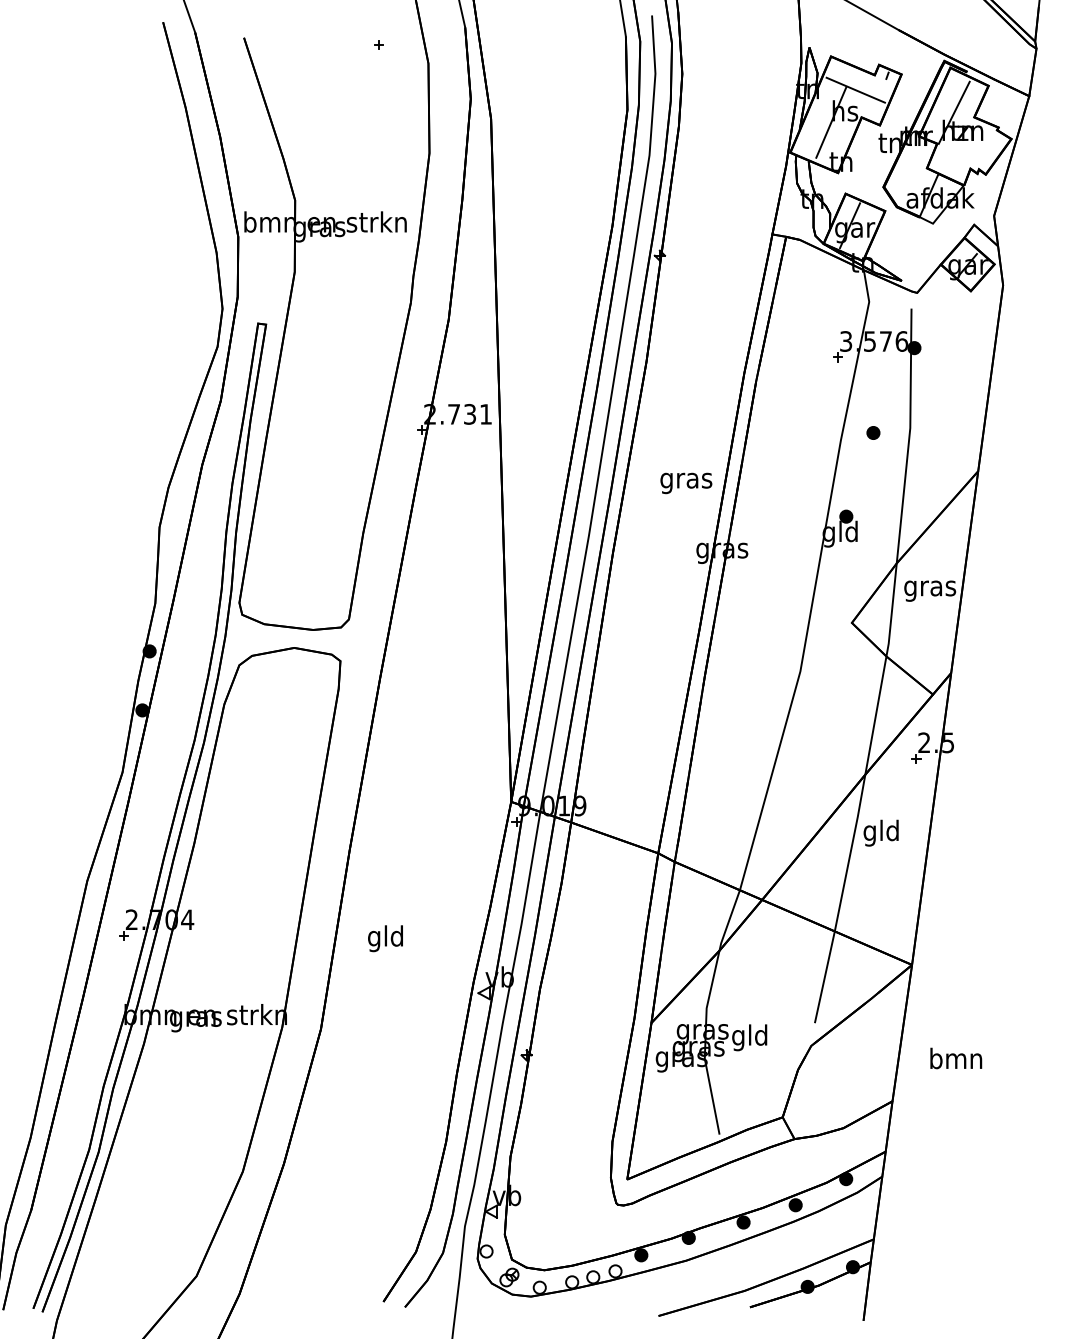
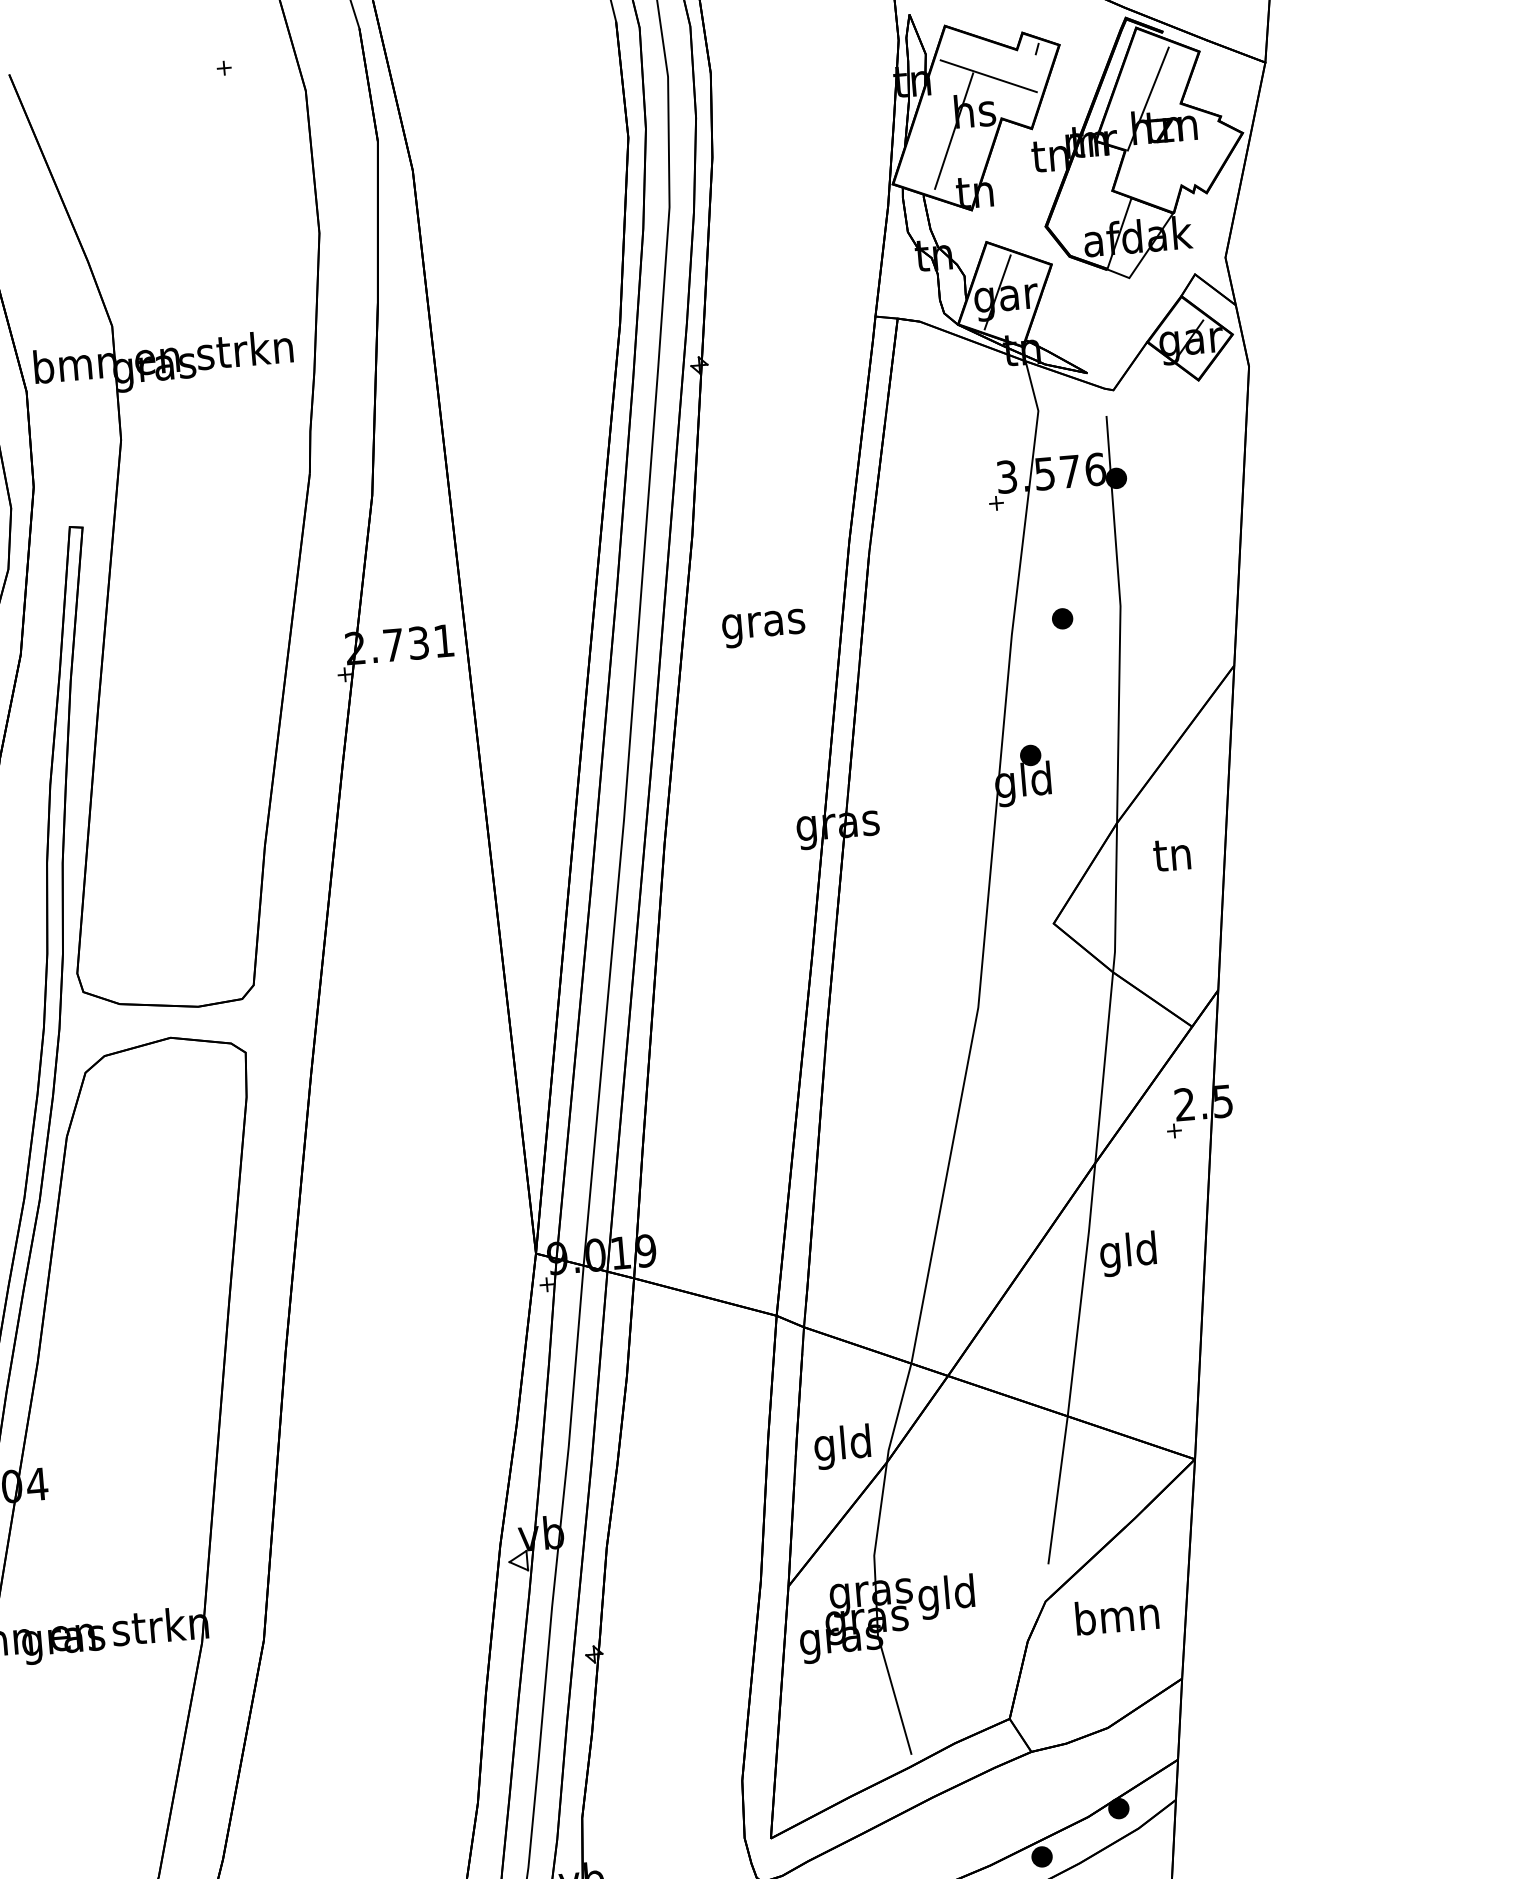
text: (686, 483) -> (764, 628), moved
text: (930, 588) -> (1174, 858), gras -> tn
text: (385, 938) -> (842, 1446), moved
text: (956, 1058) -> (1117, 1615), moved

